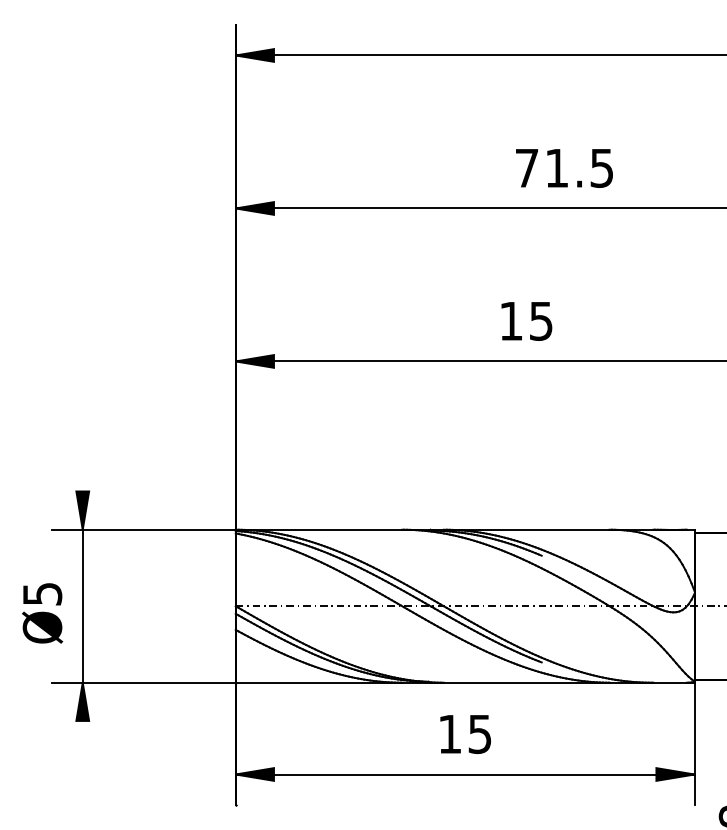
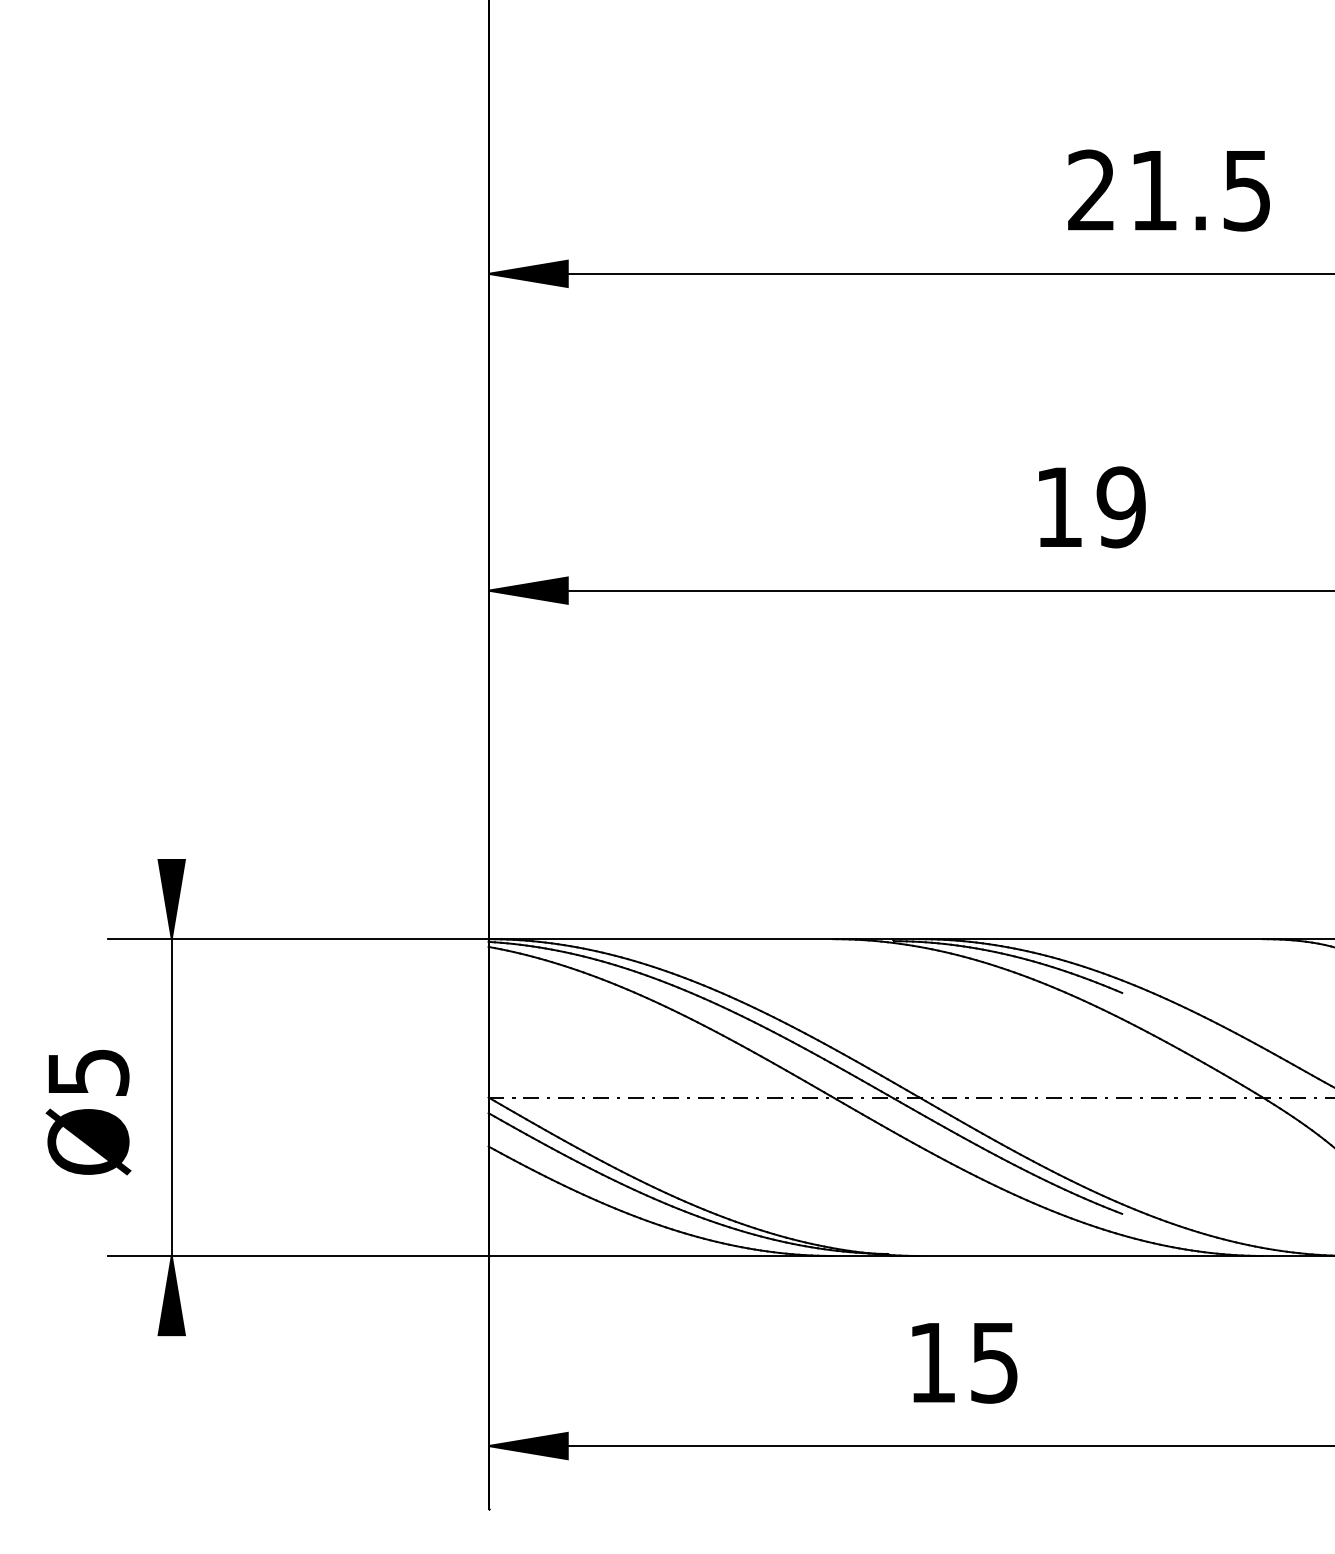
text: (526, 167) -> (1090, 189), 71.5 -> 21.5
text: (541, 320) -> (1121, 505), 15 -> 19

